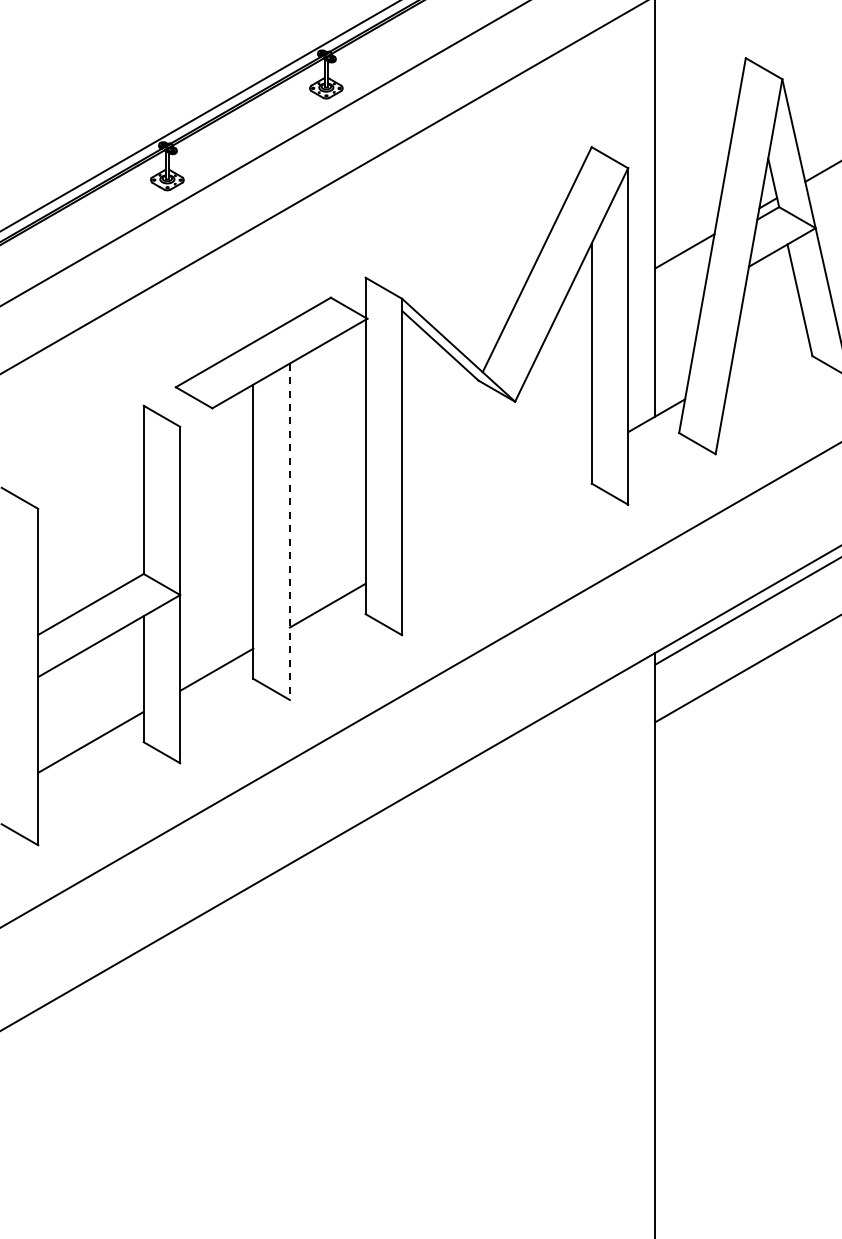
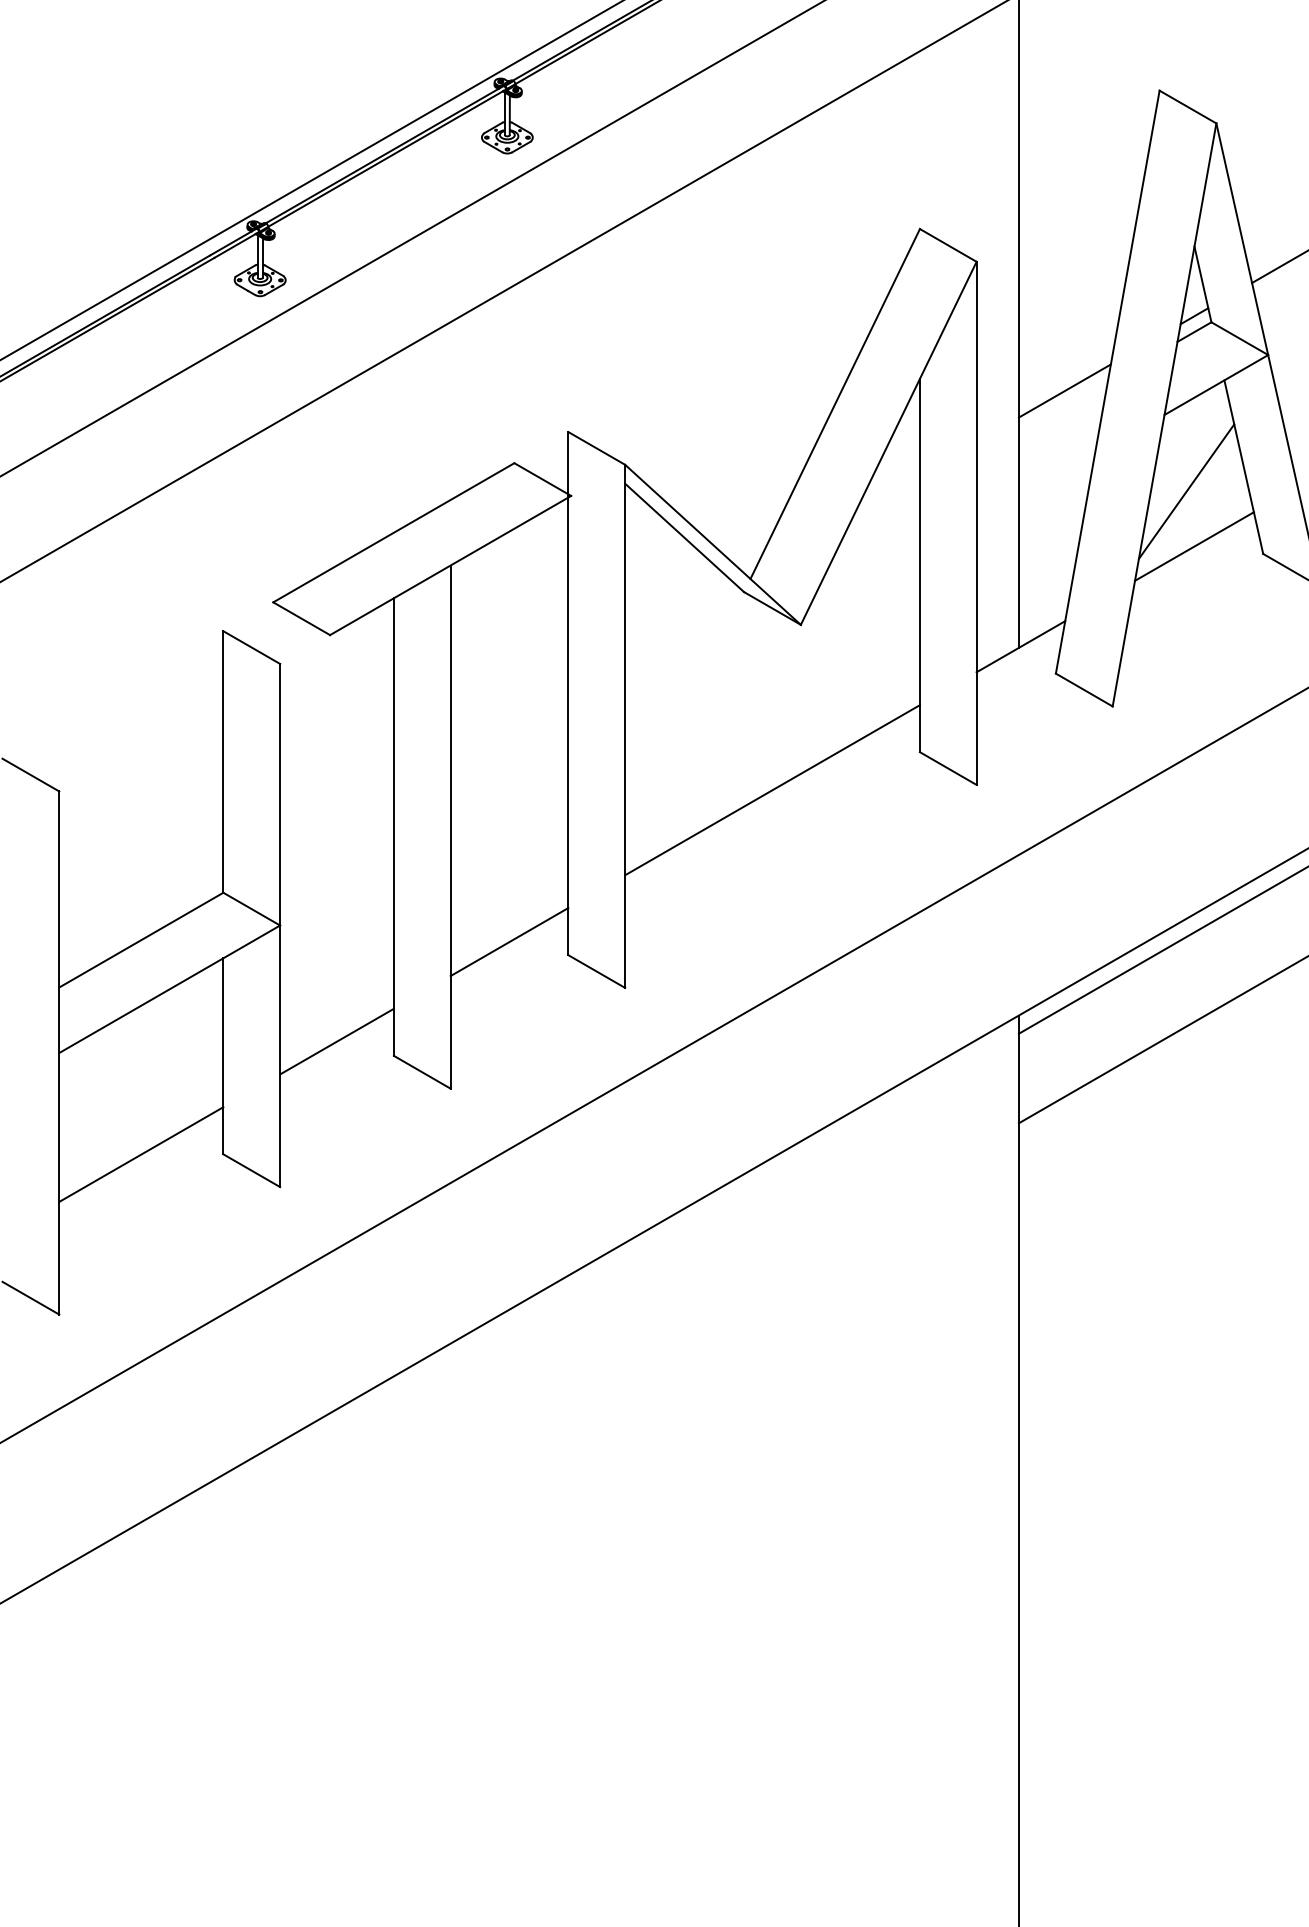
line: (762, 315) -> (1185, 490), added
line: (767, 351) -> (1193, 546), added
line: (496, 507) -> (771, 789), added
line: (289, 532) -> (450, 828), dashed -> solid

